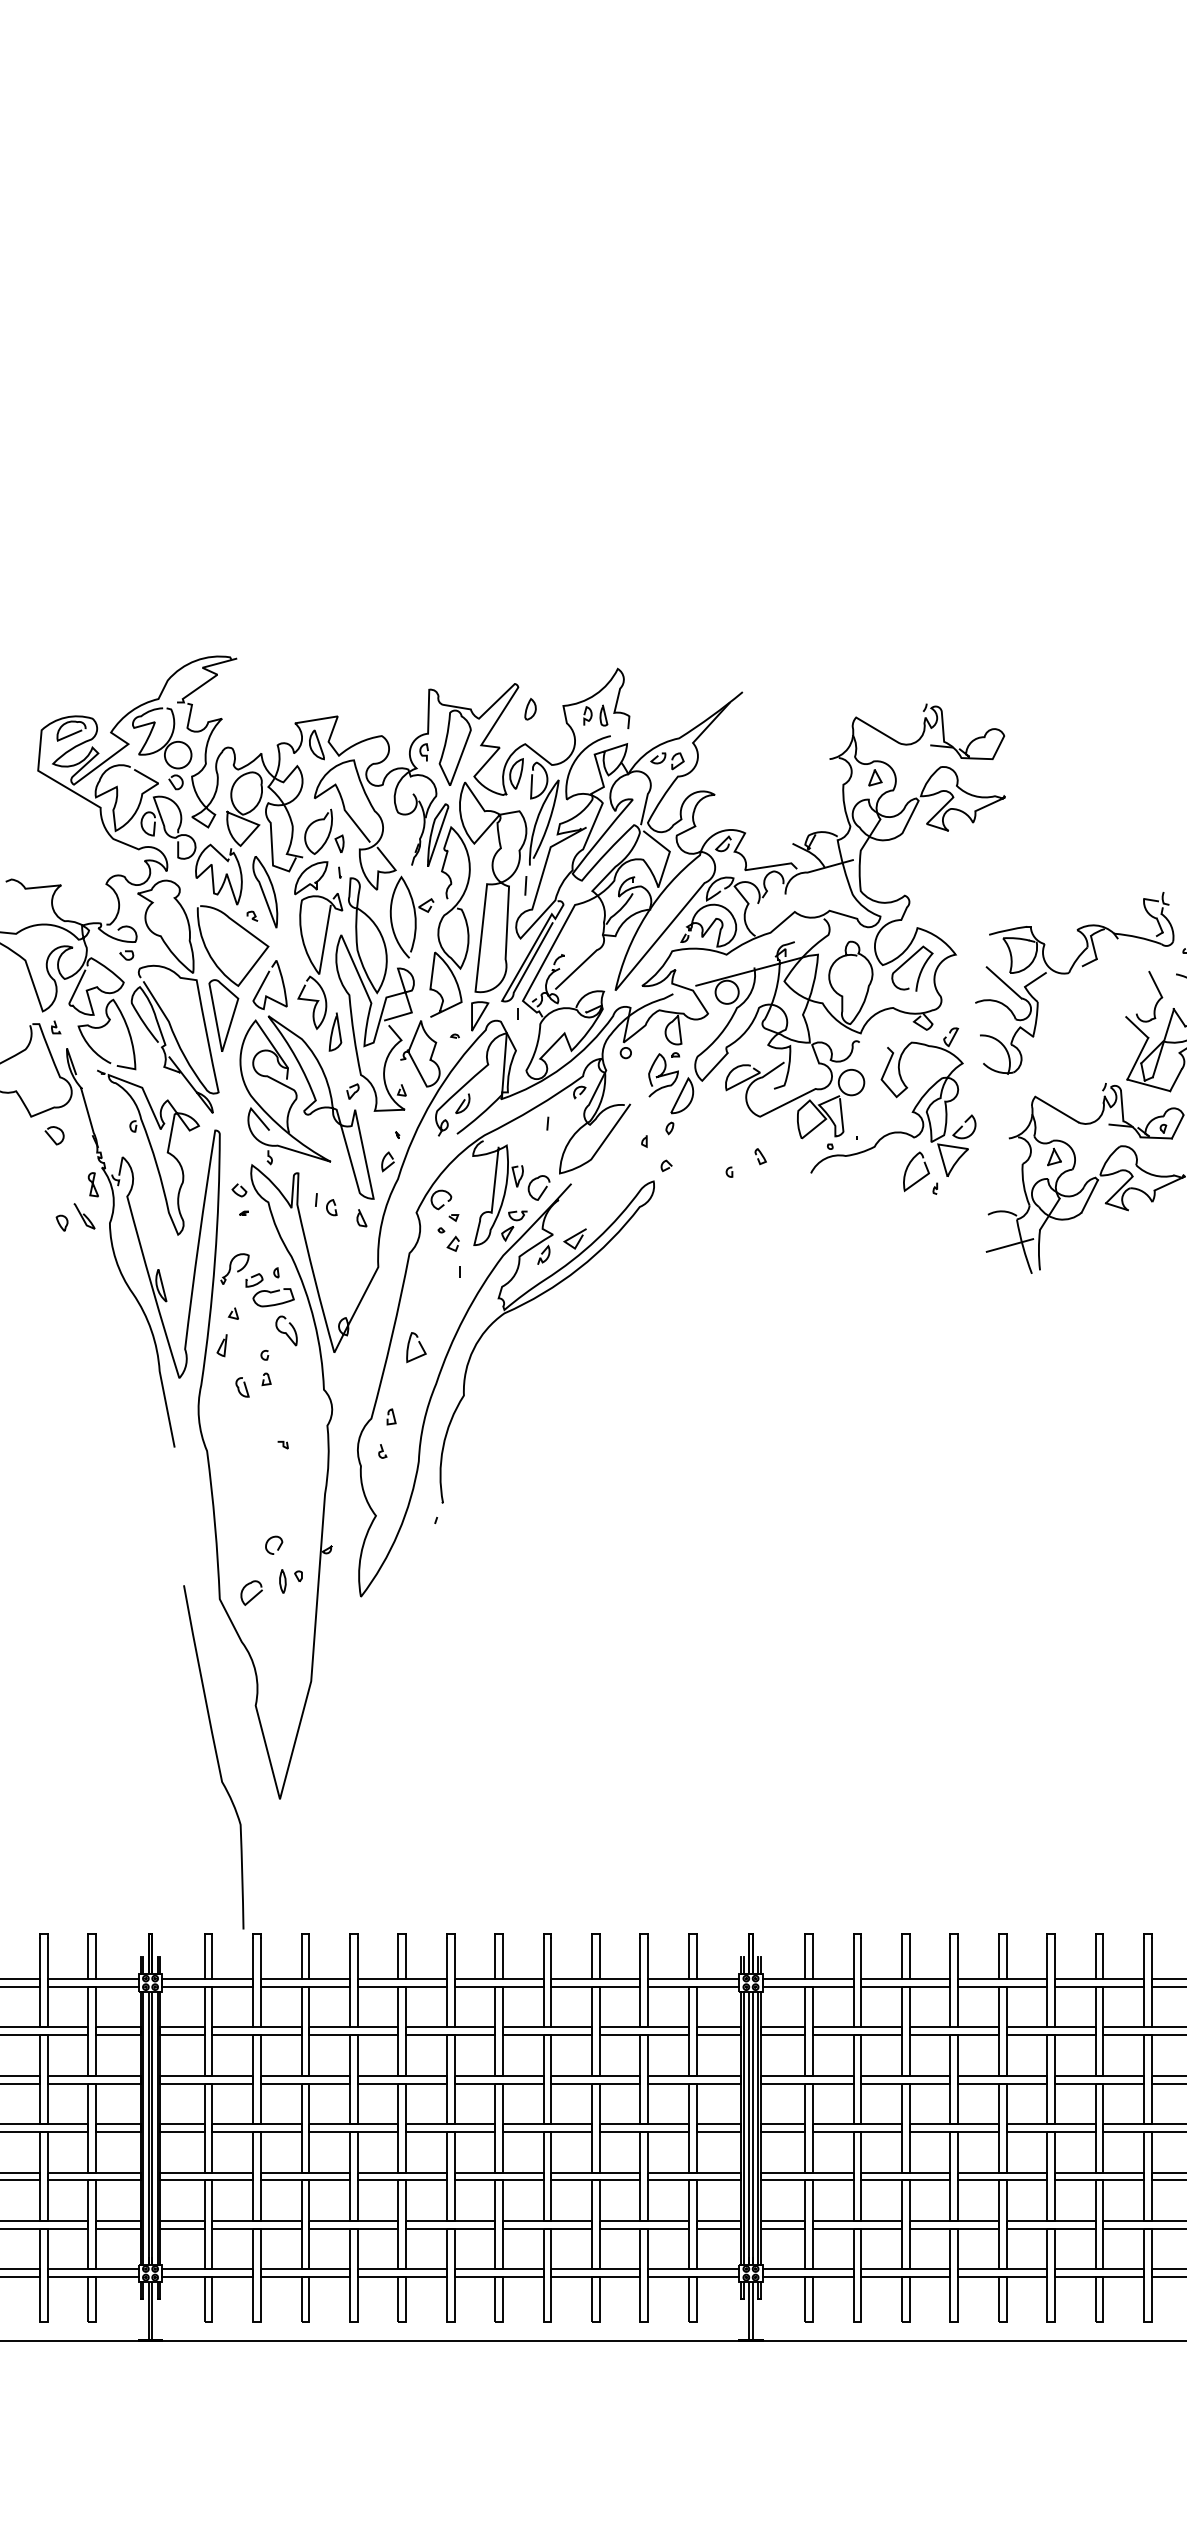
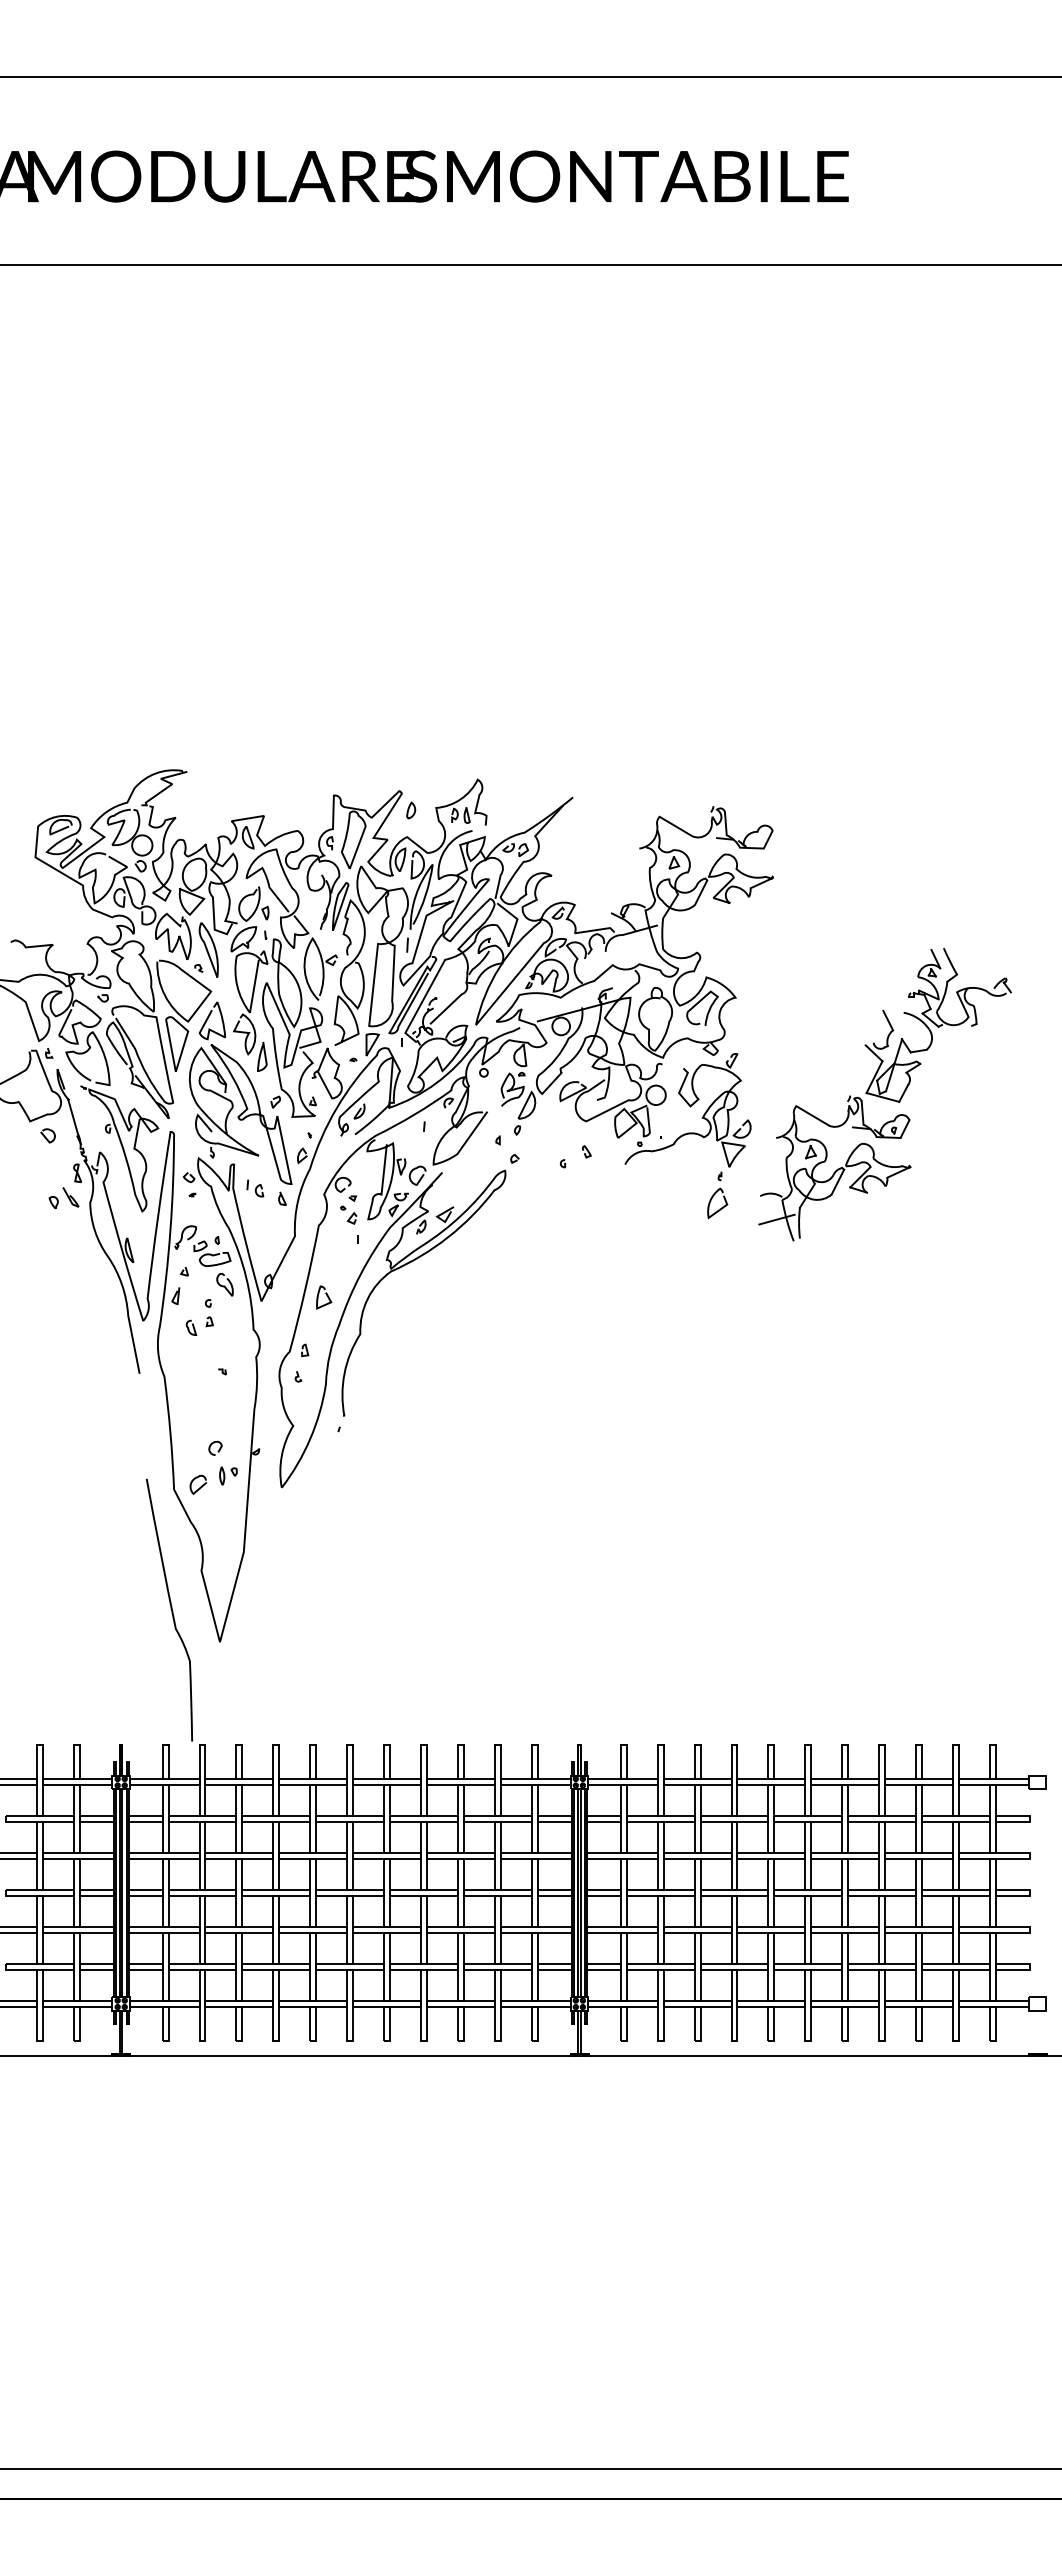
part: (1069, 974) -> (822, 1012), removed
curve: (921, 1177) -> (721, 1207), moved

